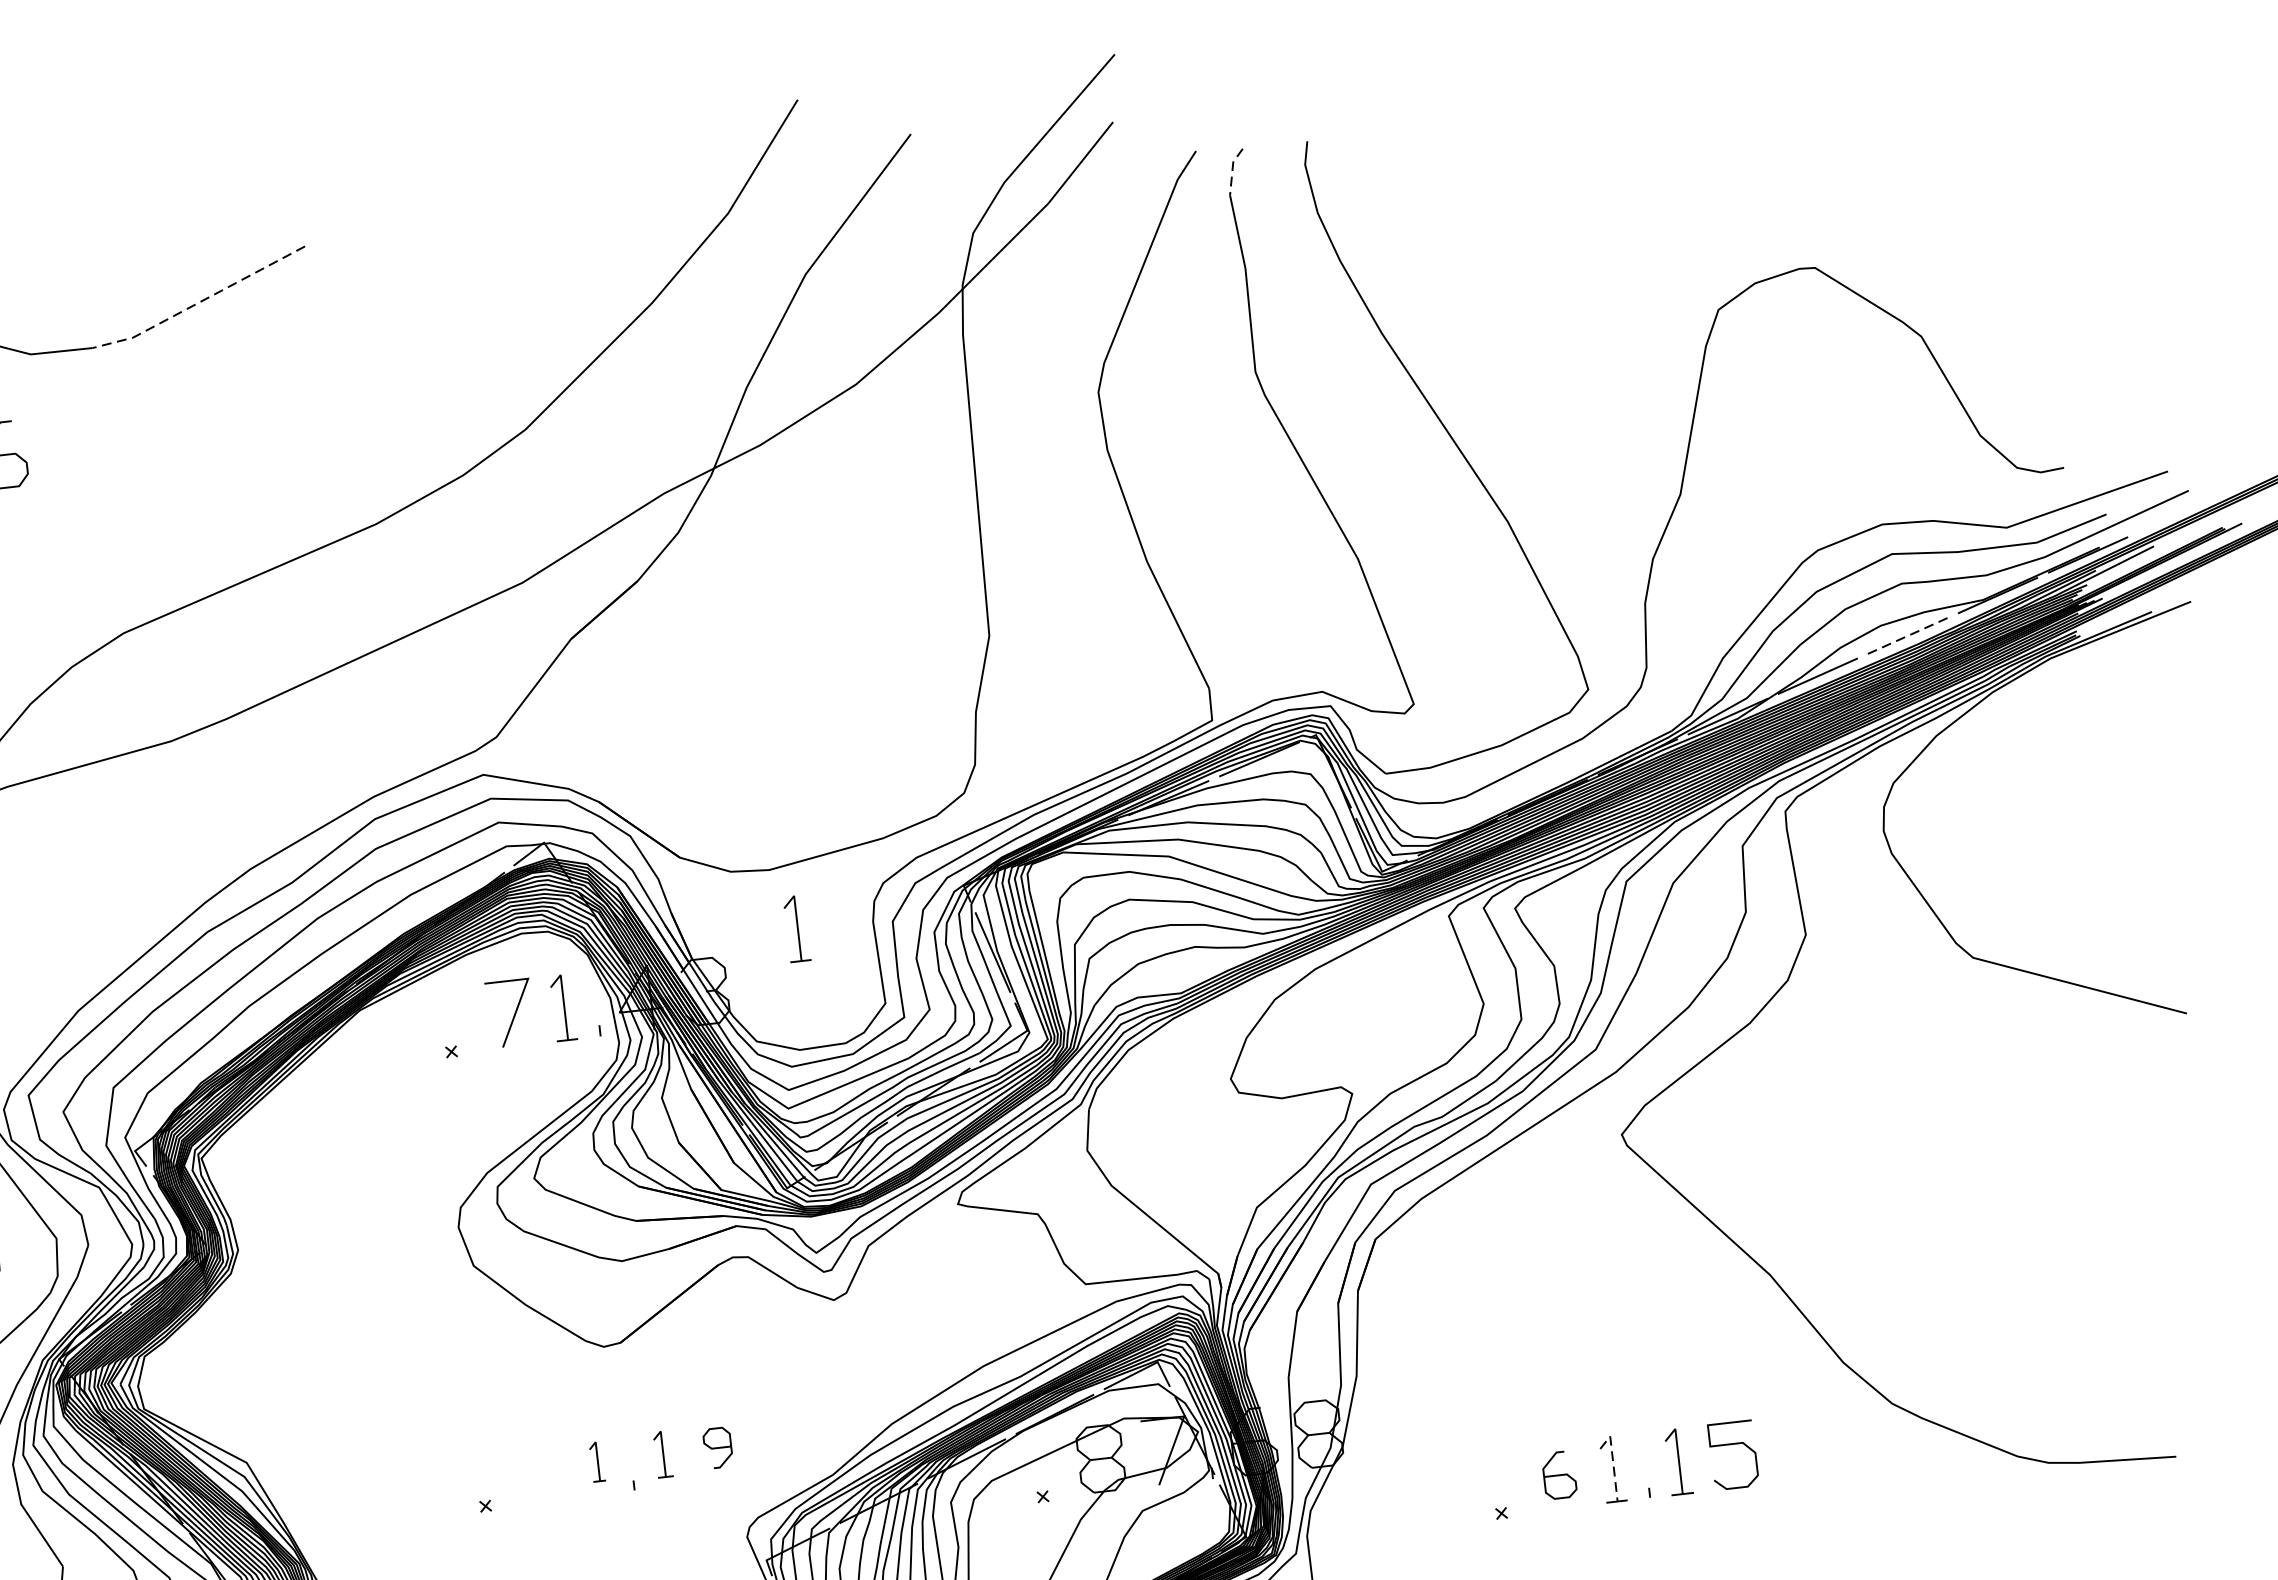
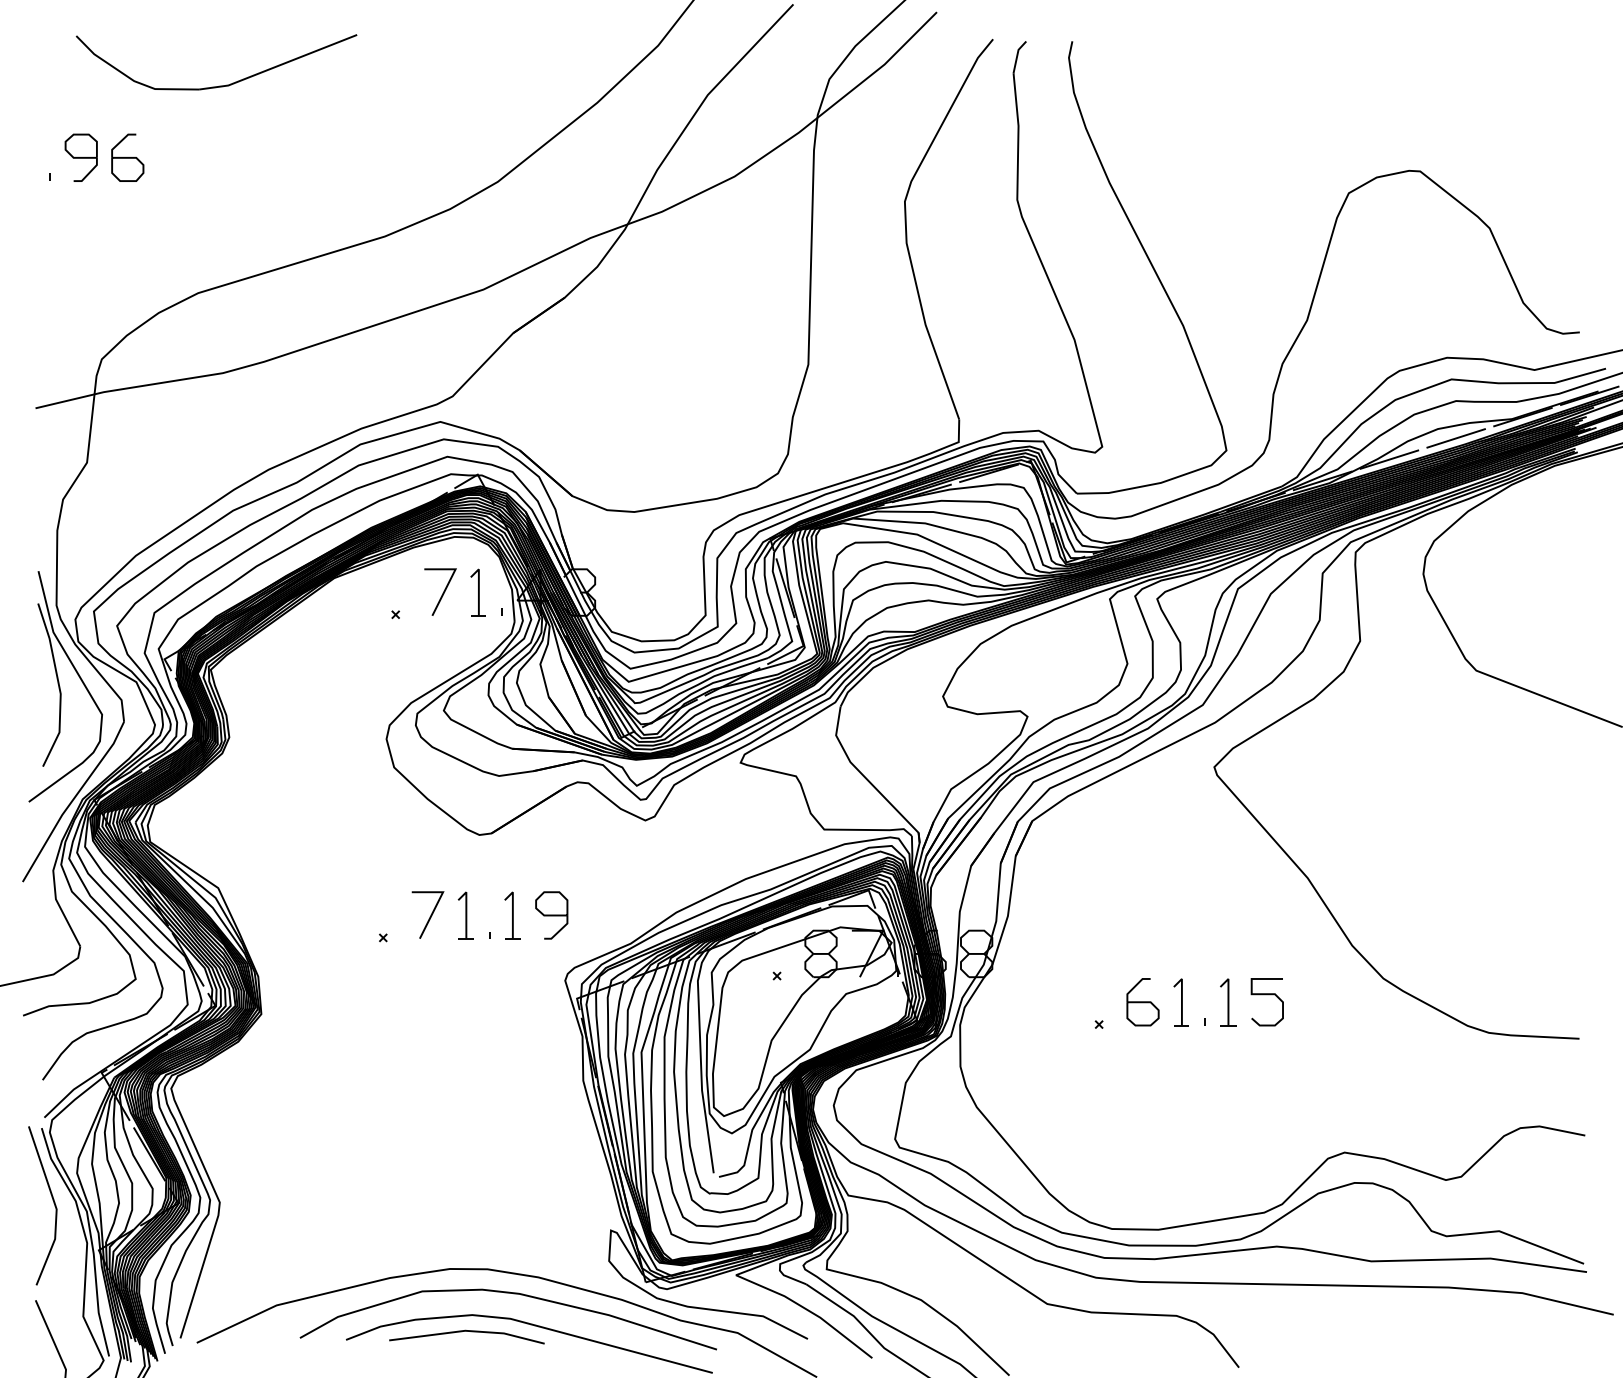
line: (1232, 169) -> (1017, 55), dashed -> solid
line: (199, 301) -> (278, 65), dashed -> solid
line: (1908, 636) -> (1456, 438), dashed -> solid
part: (795, 928) -> (648, 555), removed
part: (717, 1448) -> (551, 915), size x1.67
part: (662, 1454) -> (512, 915), size x1.43
line: (1612, 1459) -> (1181, 995), dashed -> solid
part: (597, 1461) -> (465, 915), size x1.67
line: (546, 1468) -> (429, 916), added
part: (1558, 1475) -> (1142, 1002), size x1.43

